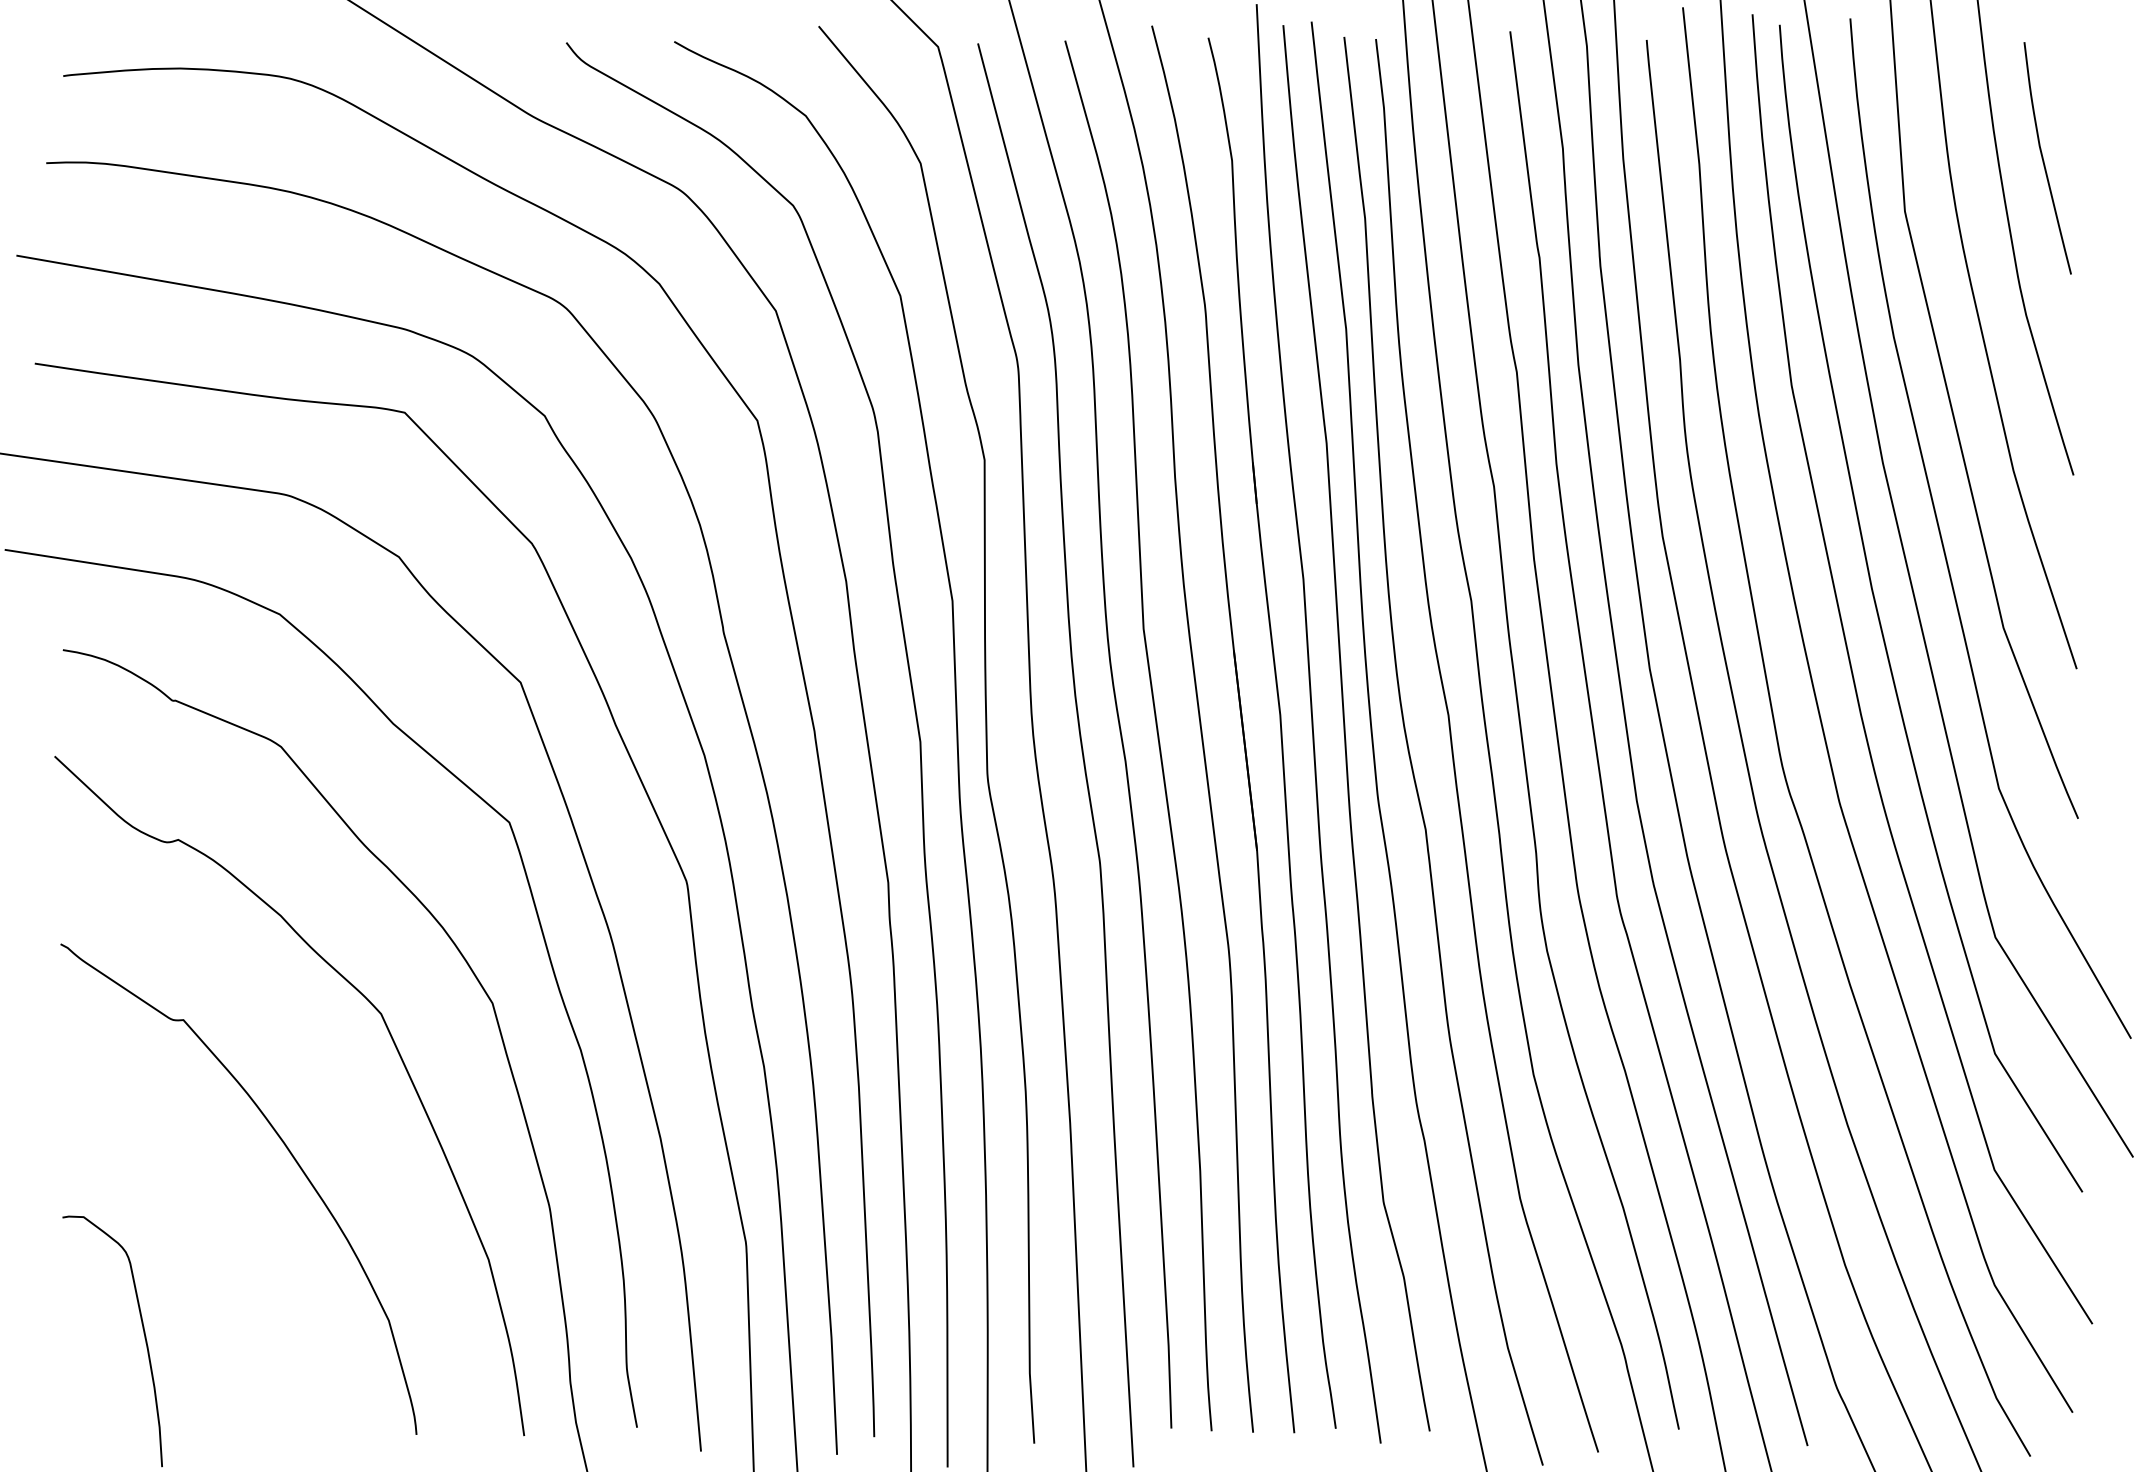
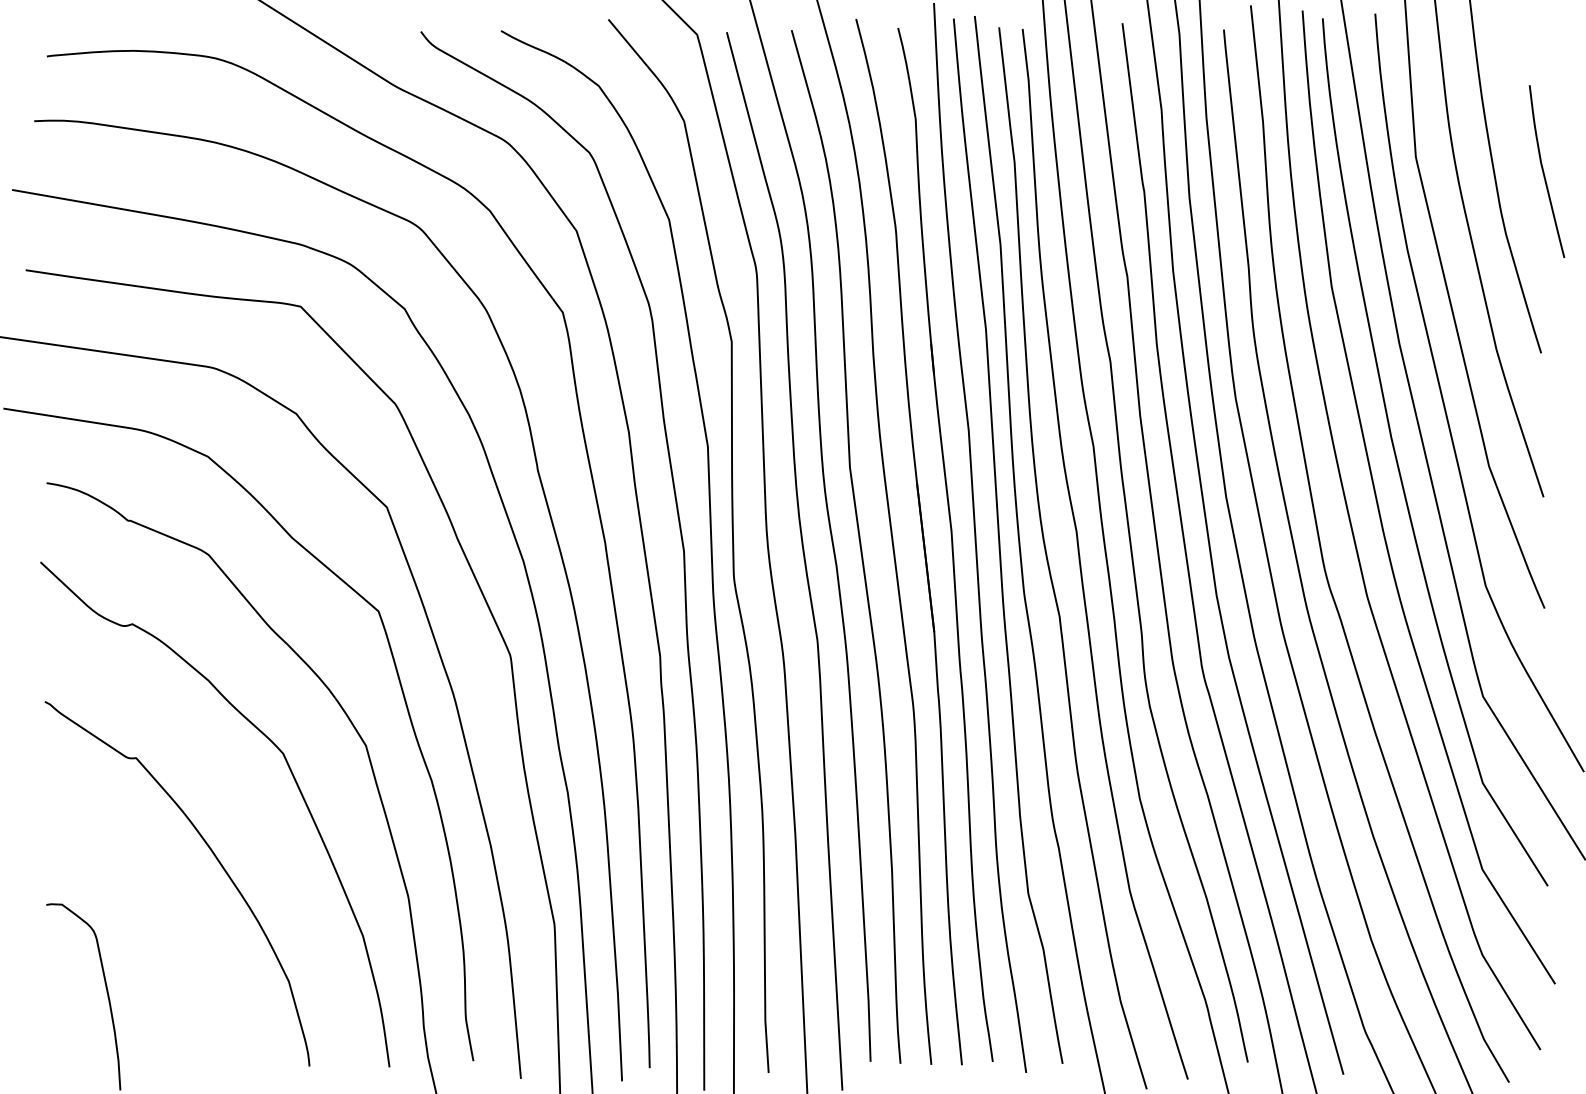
curve: (2044, 158) -> (1544, 171), moved

